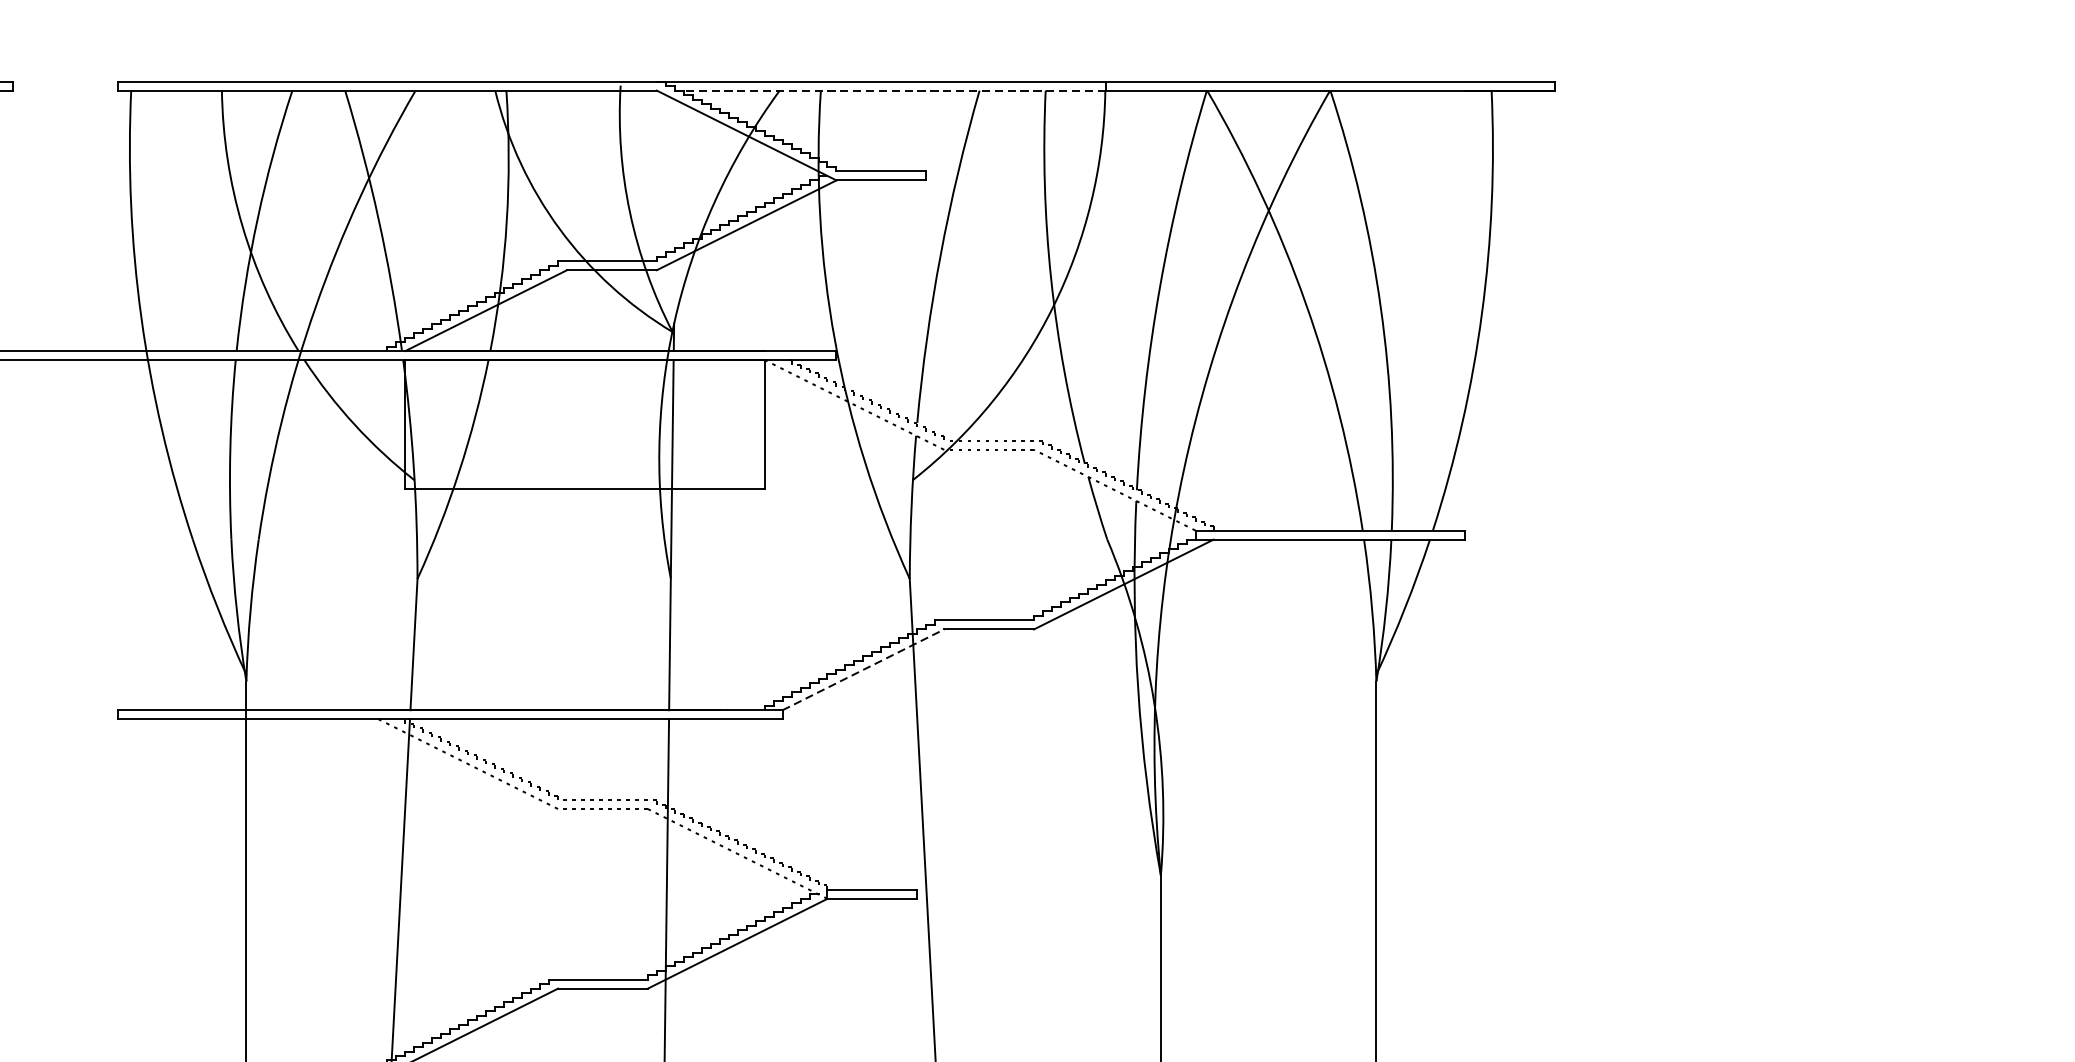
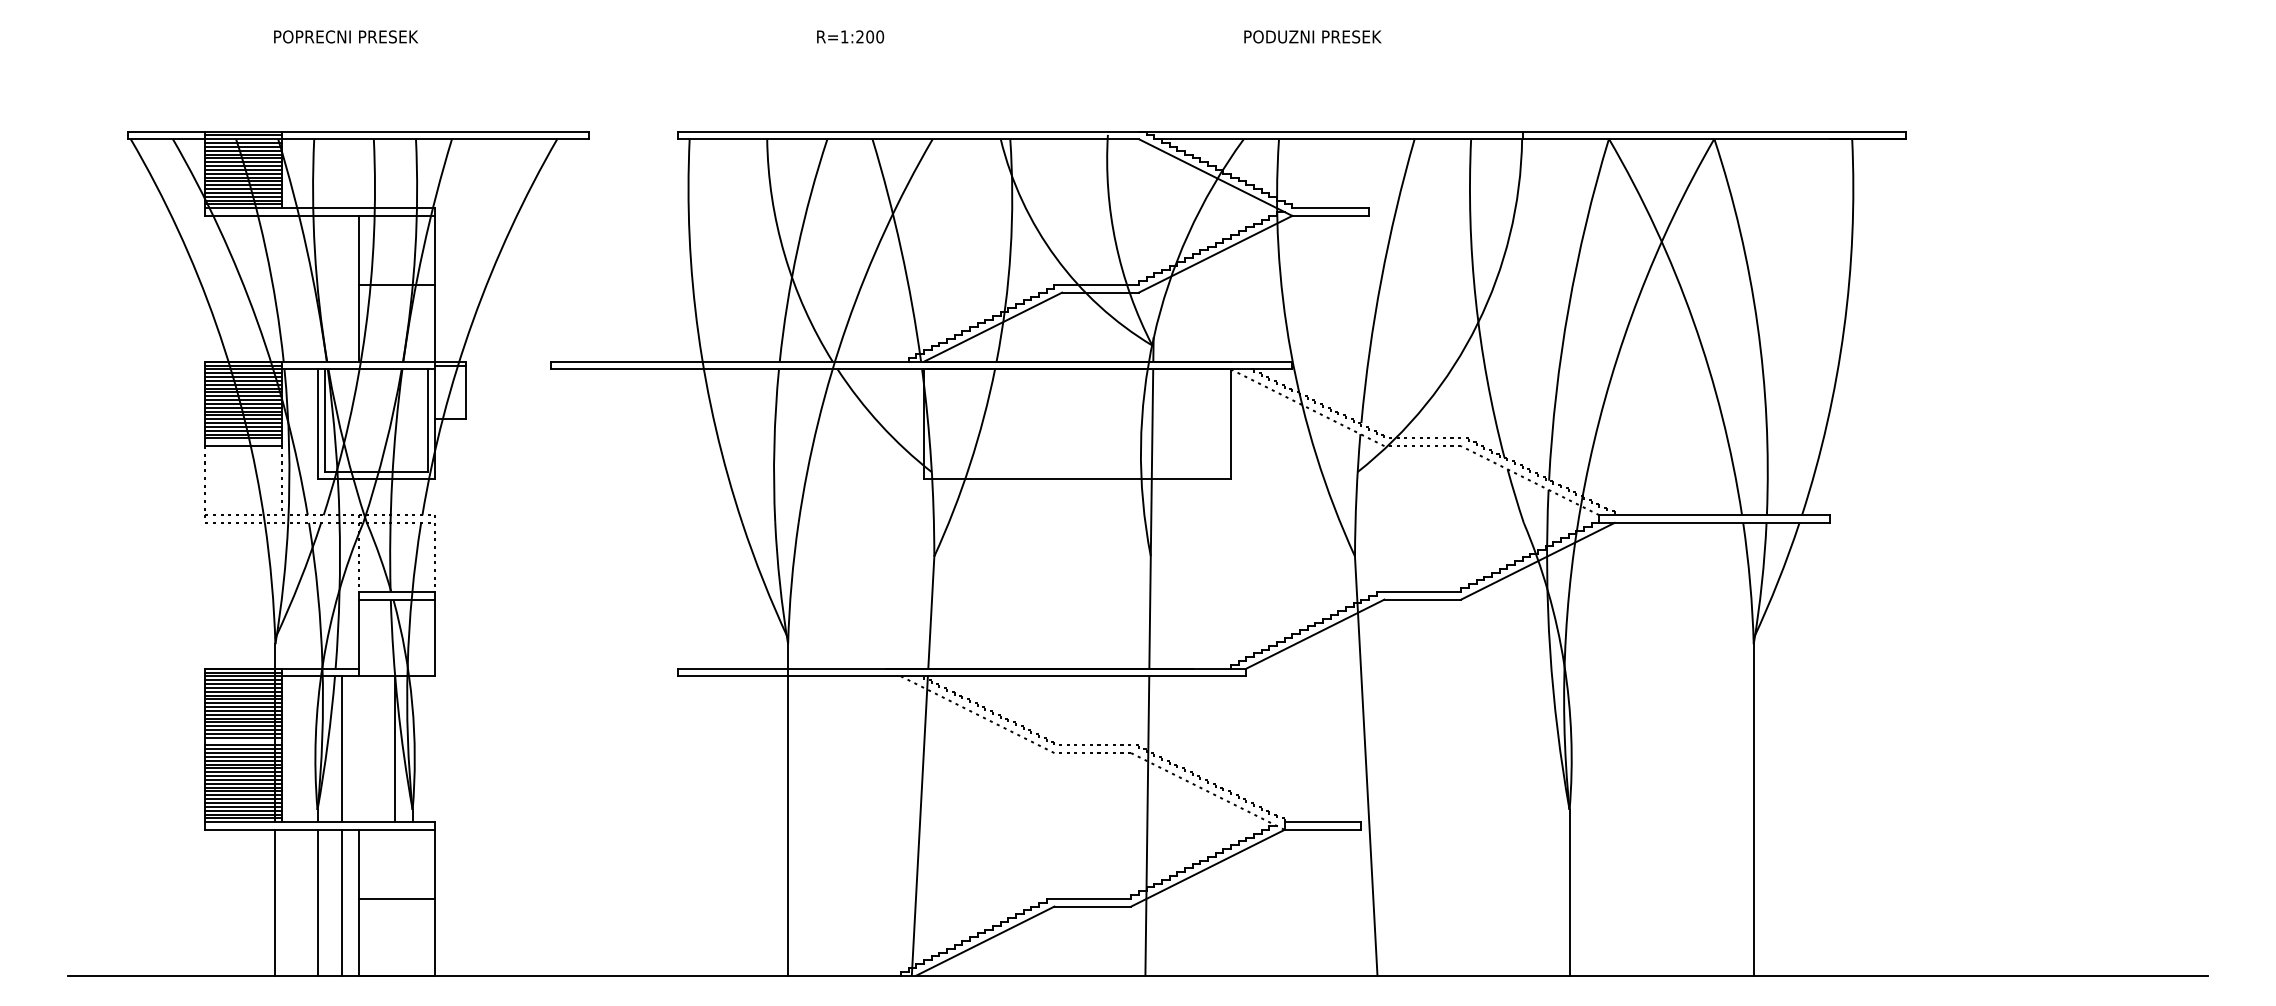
line: (889, 90) -> (1337, 139), dashed -> solid
line: (863, 669) -> (1315, 633), dashed -> solid

